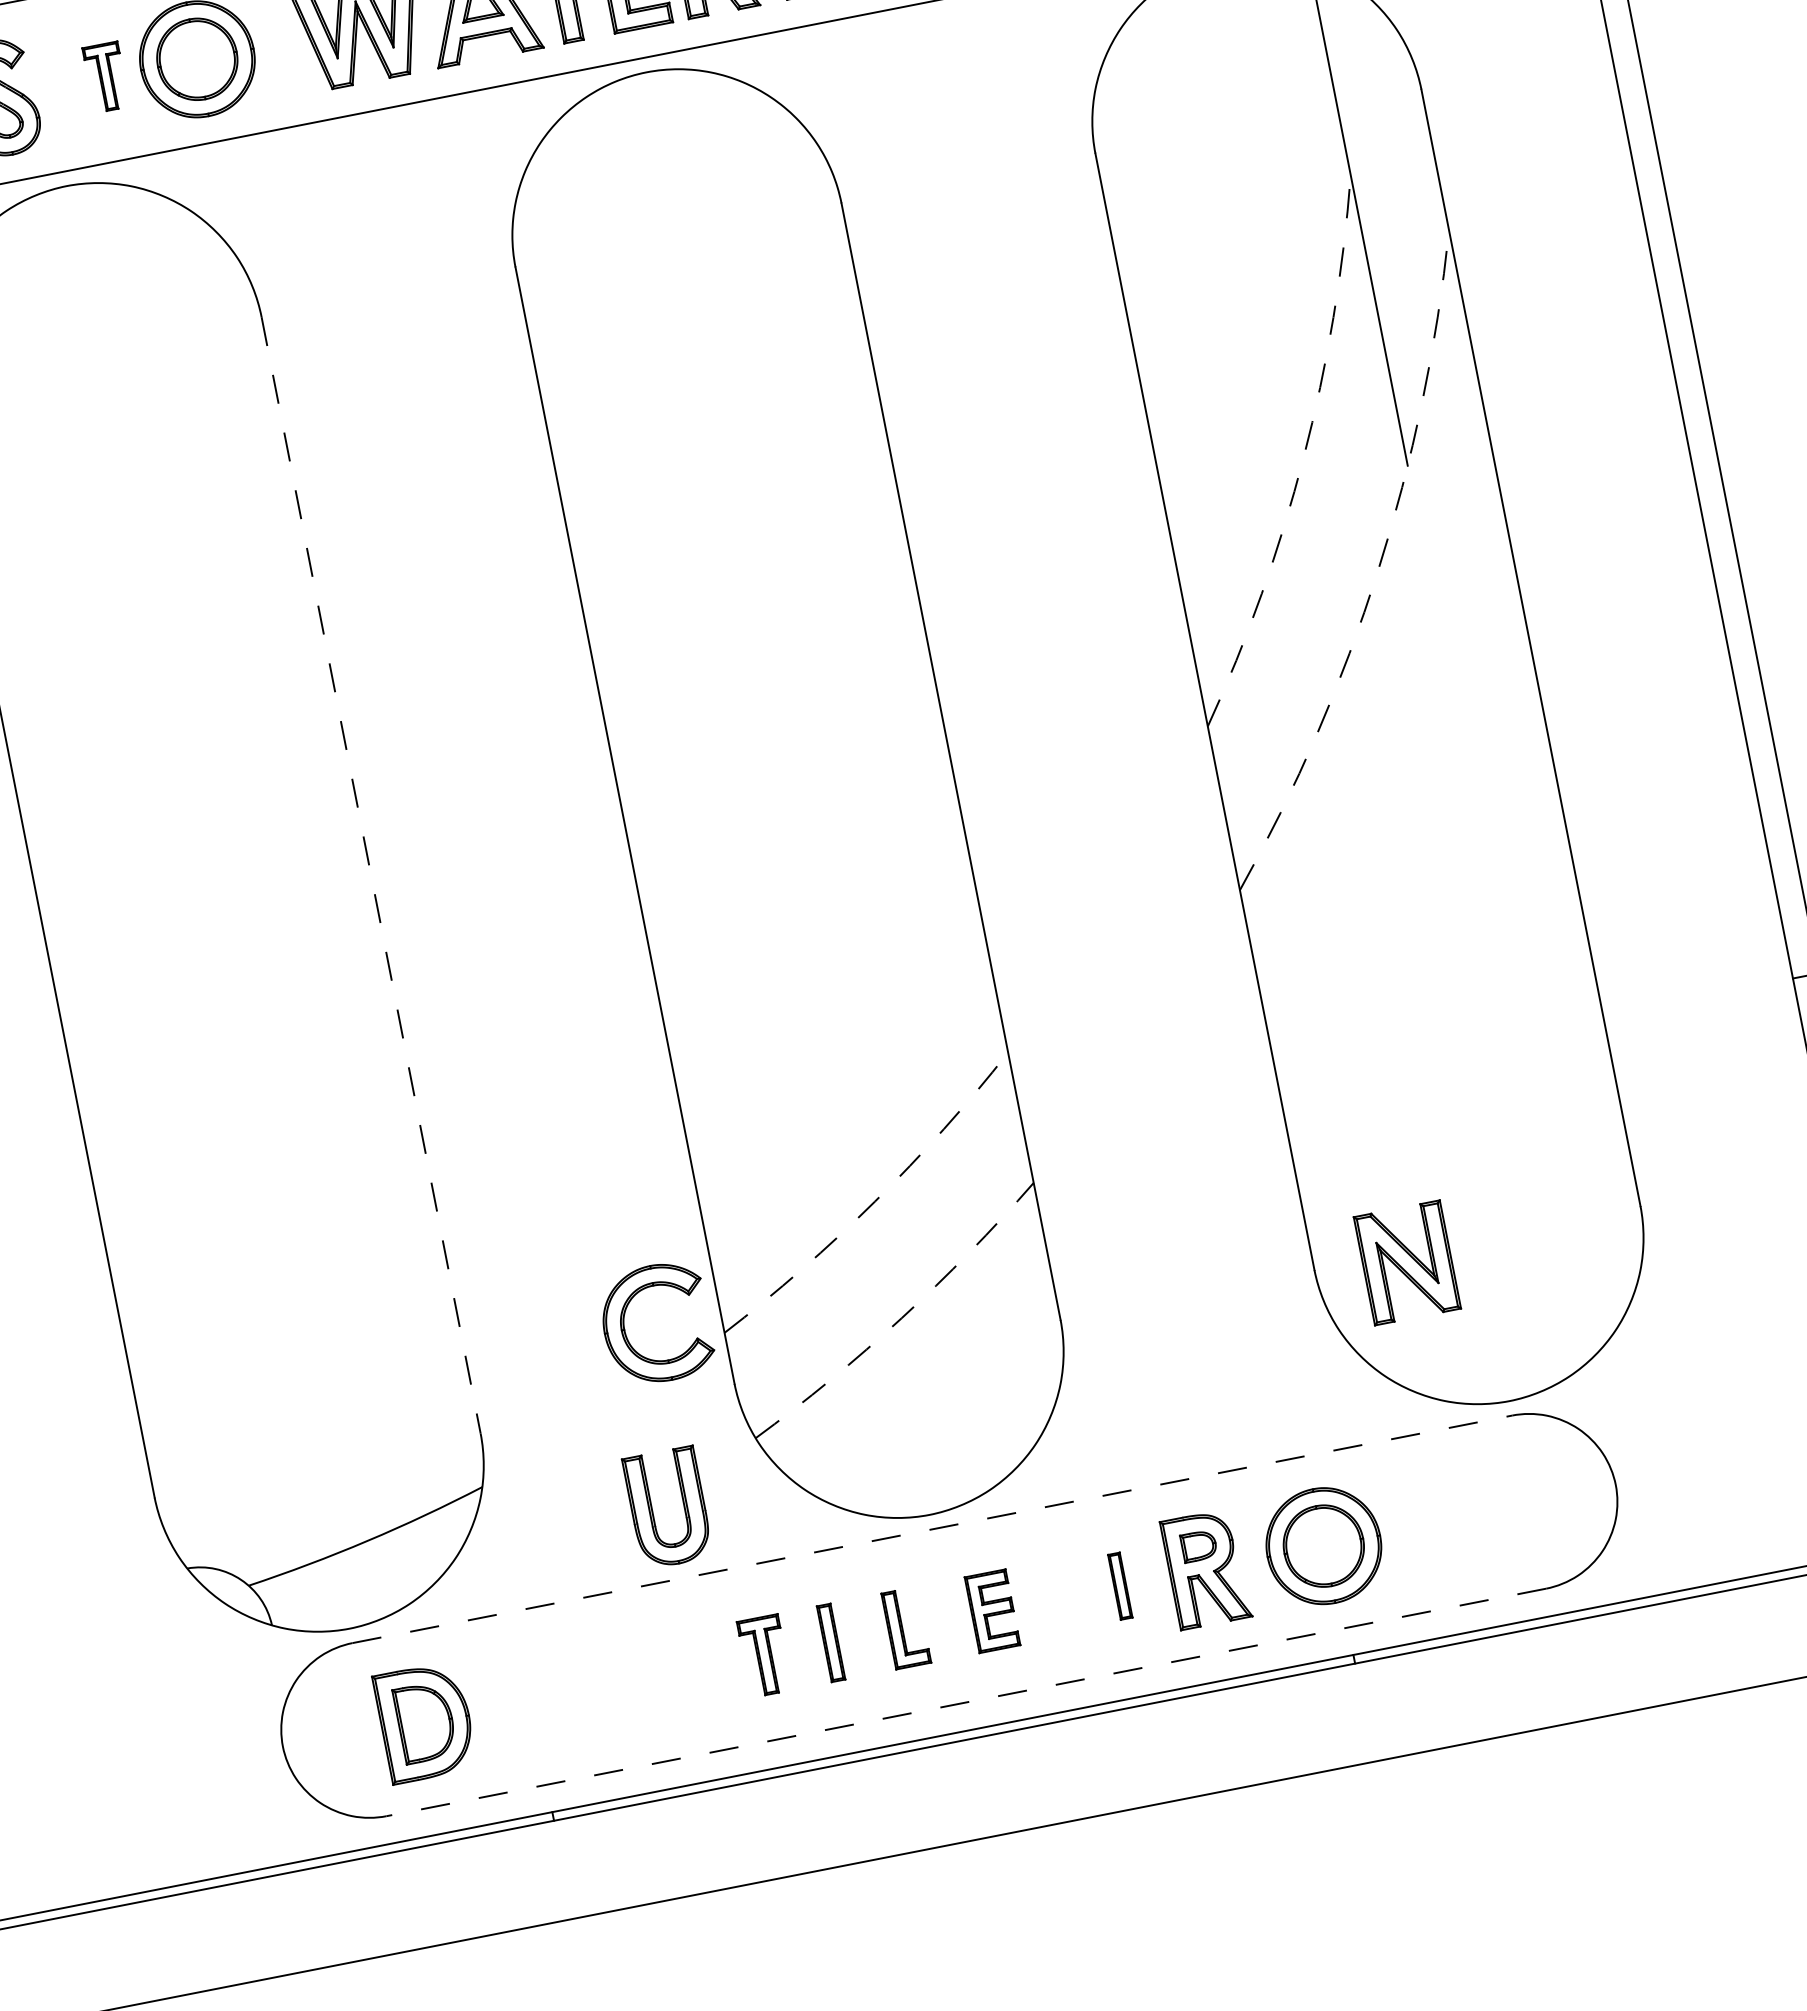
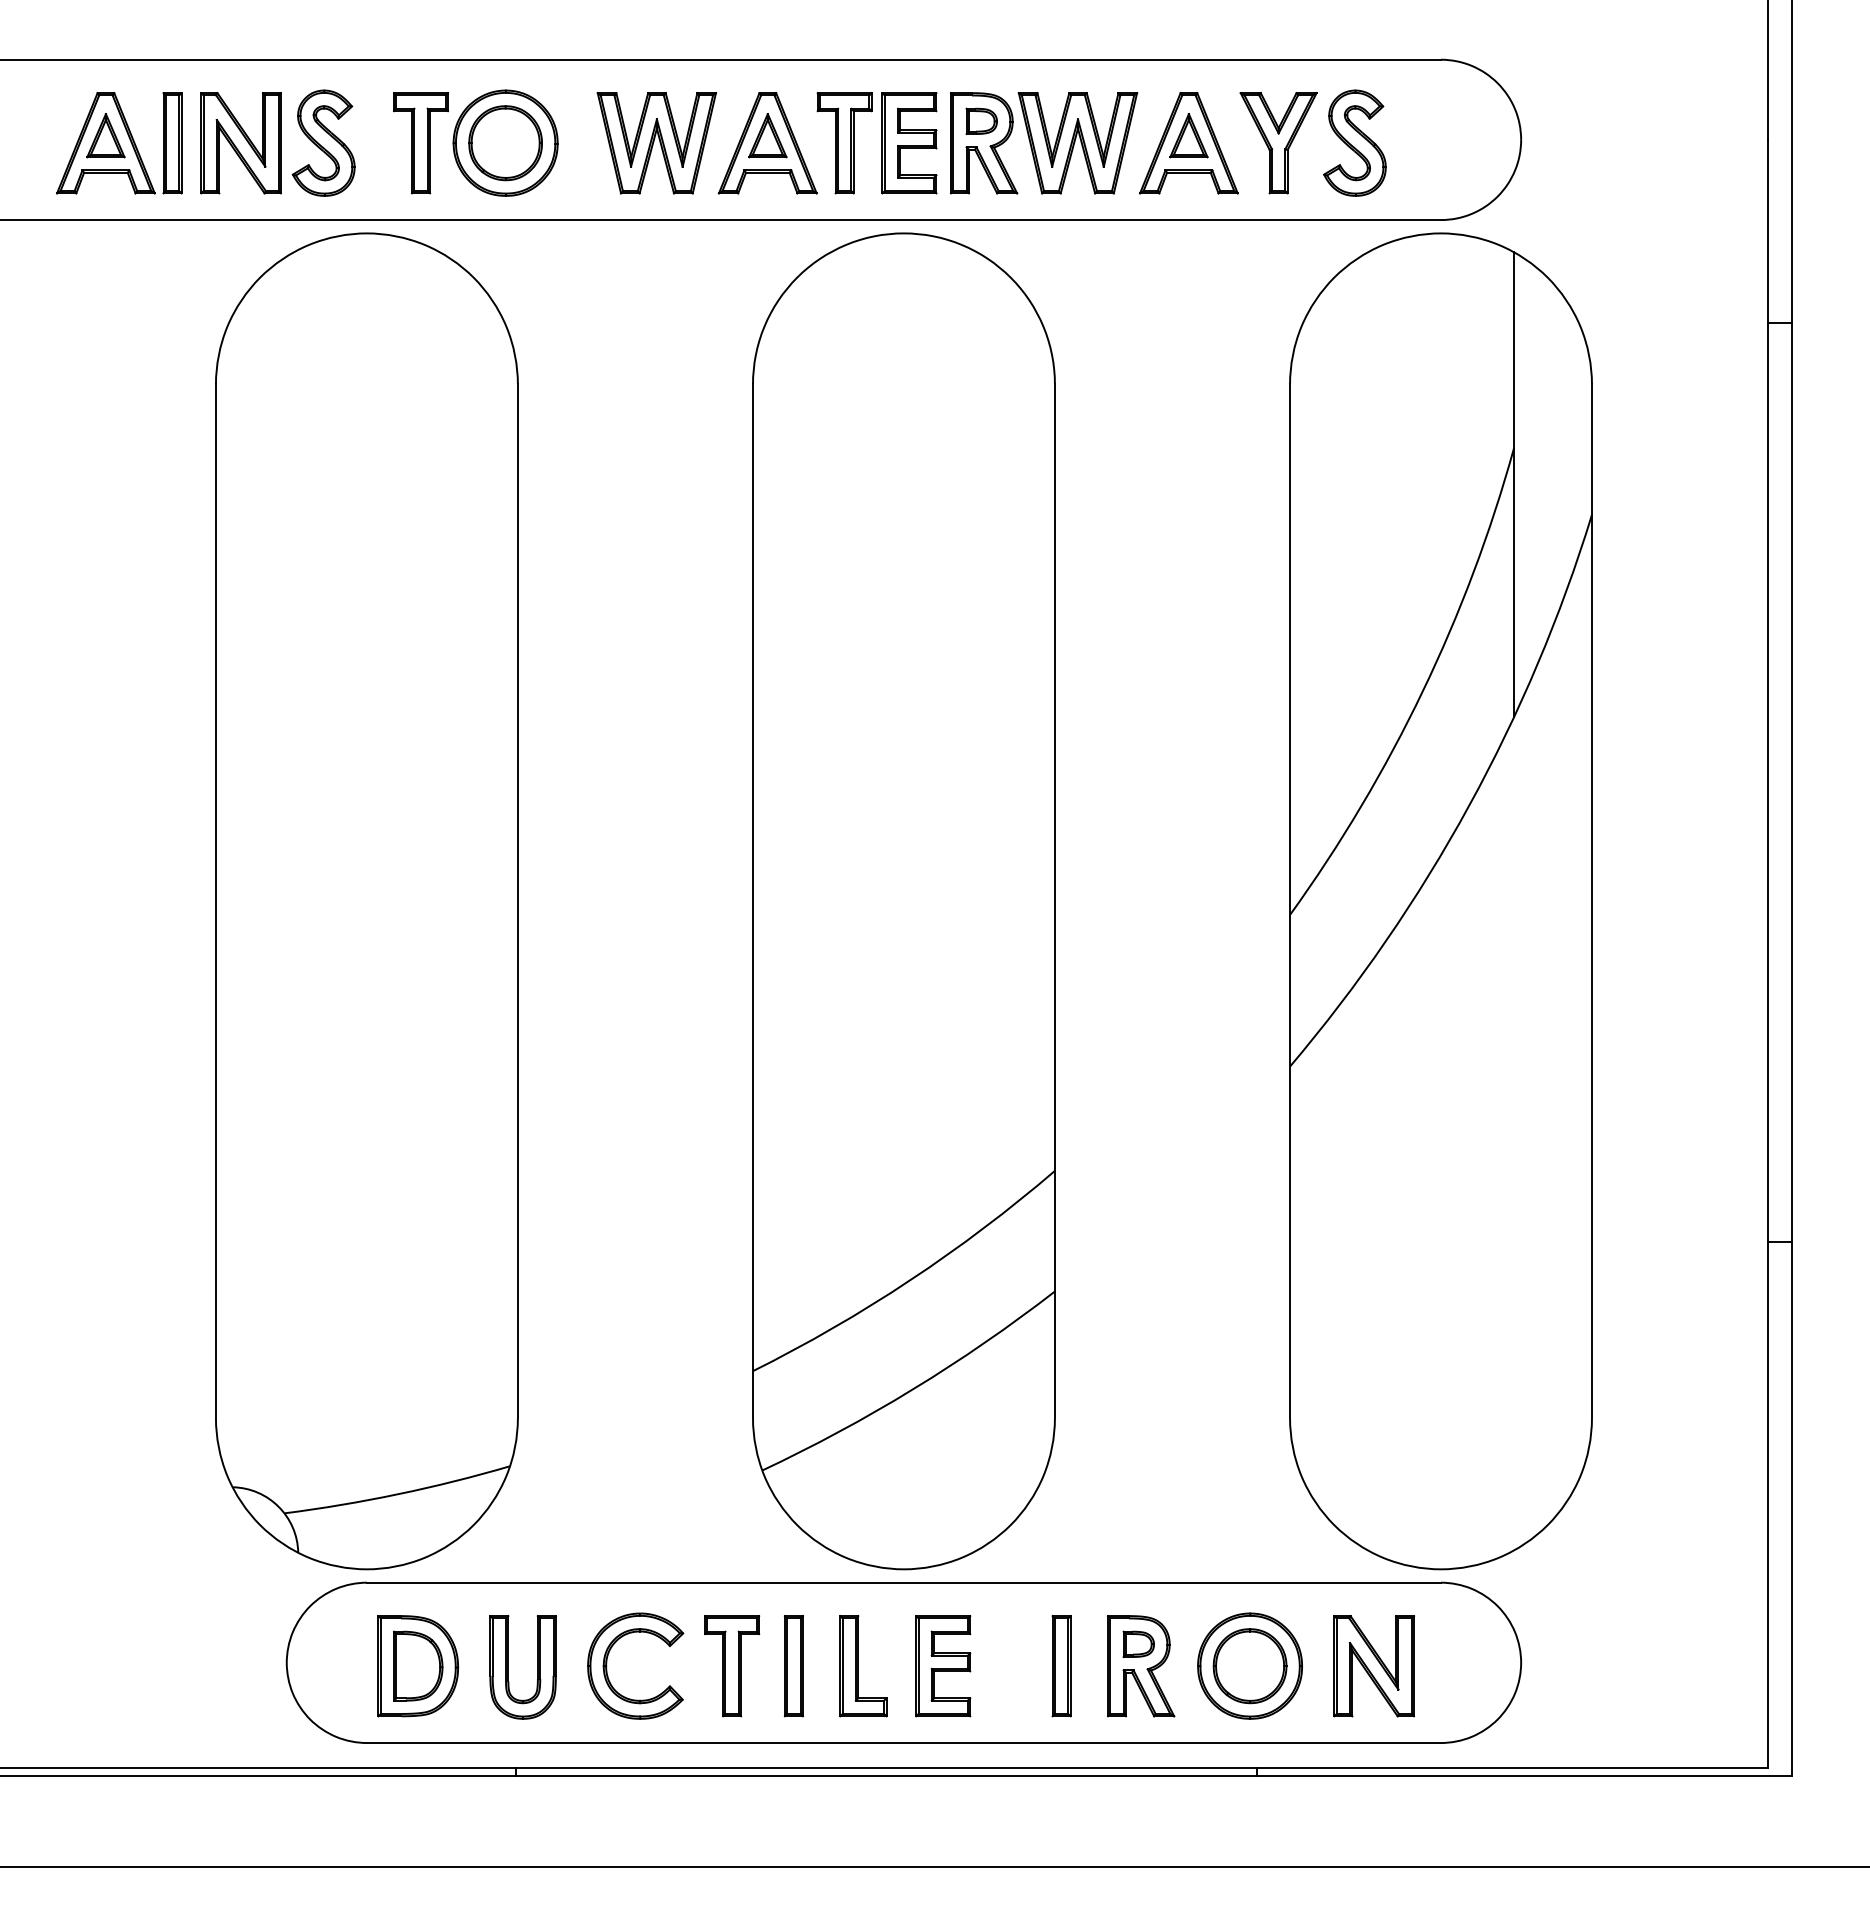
part: (106, 77) -> (421, 143), size x1.67
arc: (1303, 457) -> (1422, 691), dashed -> solid
arc: (1378, 571) -> (1469, 806), dashed -> solid
line: (370, 875) -> (517, 901), dashed -> solid
arc: (875, 1201) -> (910, 1280), dashed -> solid
part: (1407, 1263) -> (1374, 1666), moved
arc: (901, 1318) -> (913, 1389), dashed -> solid
part: (625, 1329) -> (607, 1665), moved
part: (652, 1511) -> (508, 1667), moved
line: (932, 1529) -> (904, 1582), dashed -> solid
part: (1120, 1586) -> (1061, 1666), size x1.67
part: (992, 1611) -> (943, 1666), size x1.43
part: (906, 1628) -> (863, 1666), size x1.43
part: (830, 1643) -> (793, 1666), size x1.43
part: (764, 1656) -> (732, 1666), size x1.43
line: (965, 1703) -> (903, 1743), dashed -> solid

